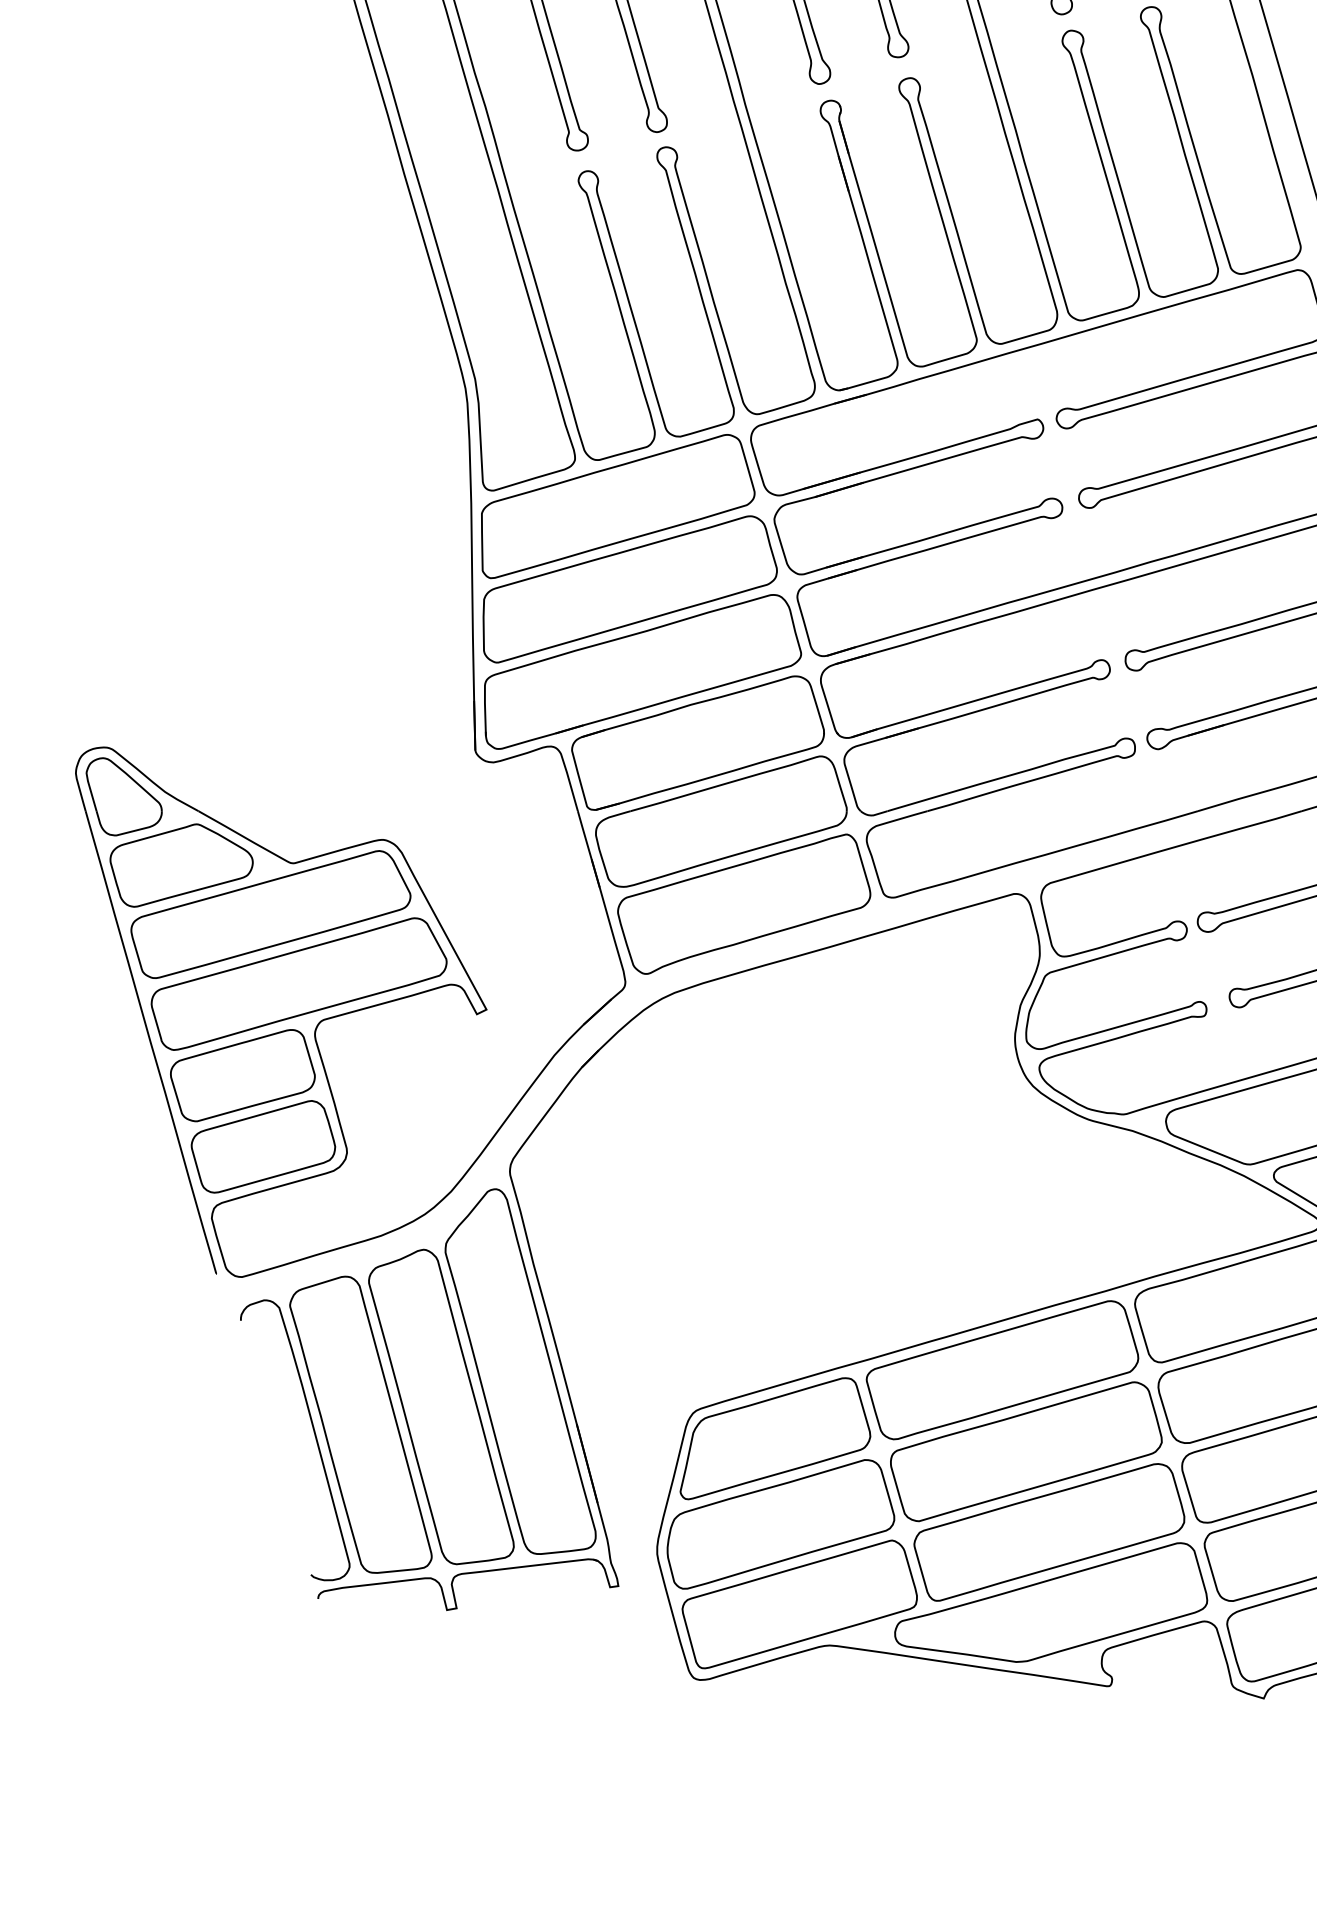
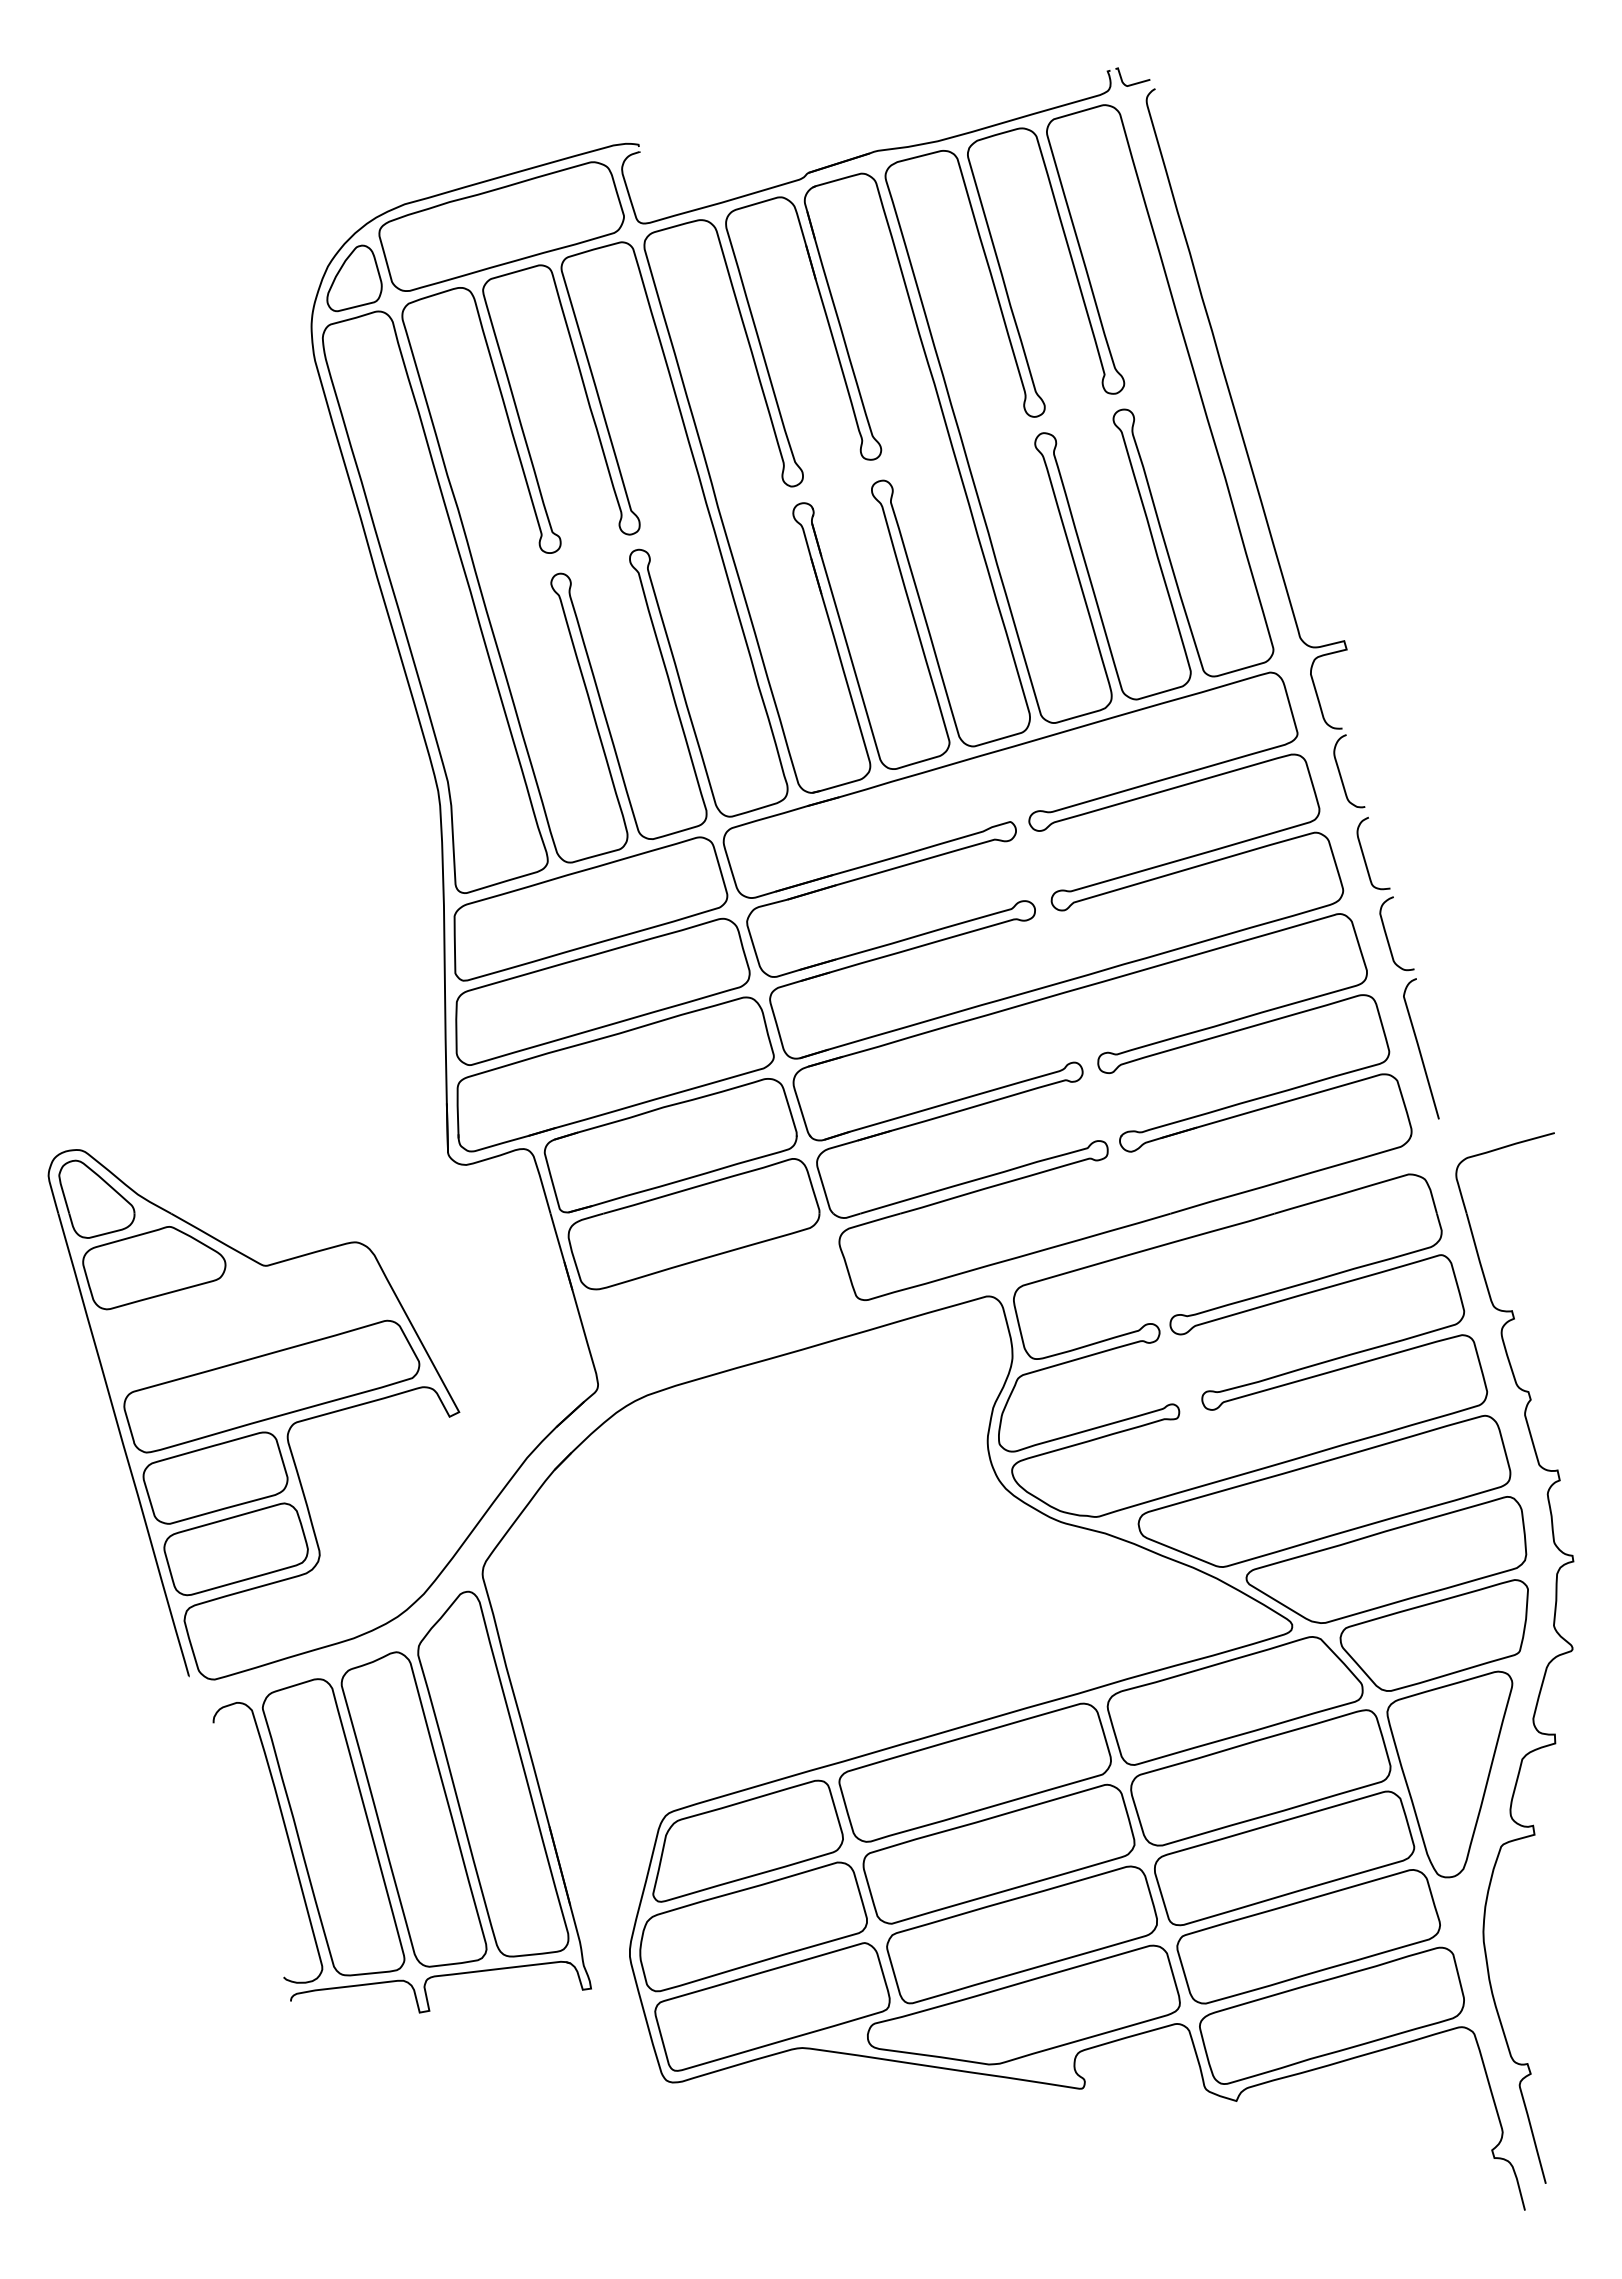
part: (743, 903) -> (716, 1306), removed
part: (270, 913) -> (243, 1316), removed

